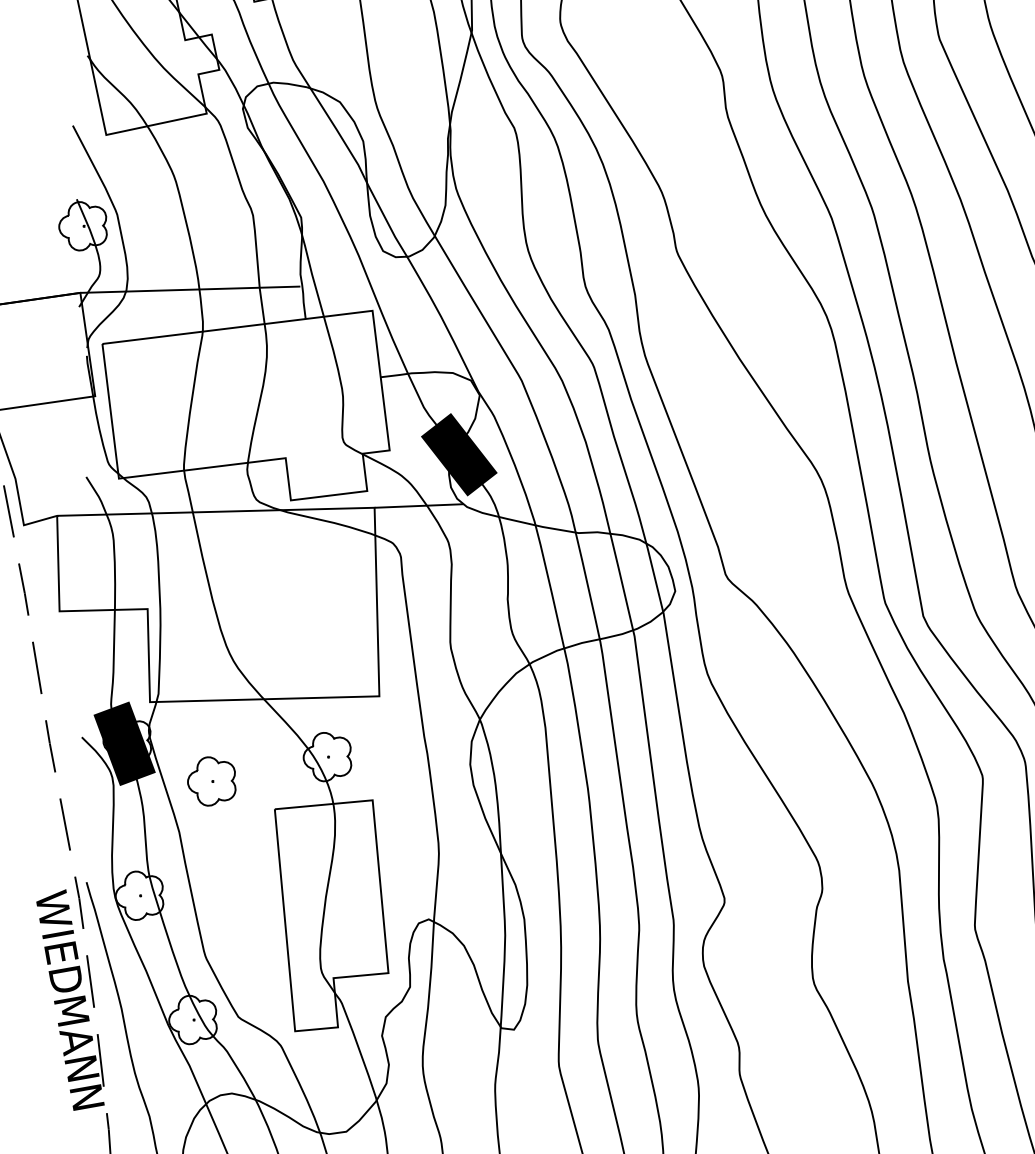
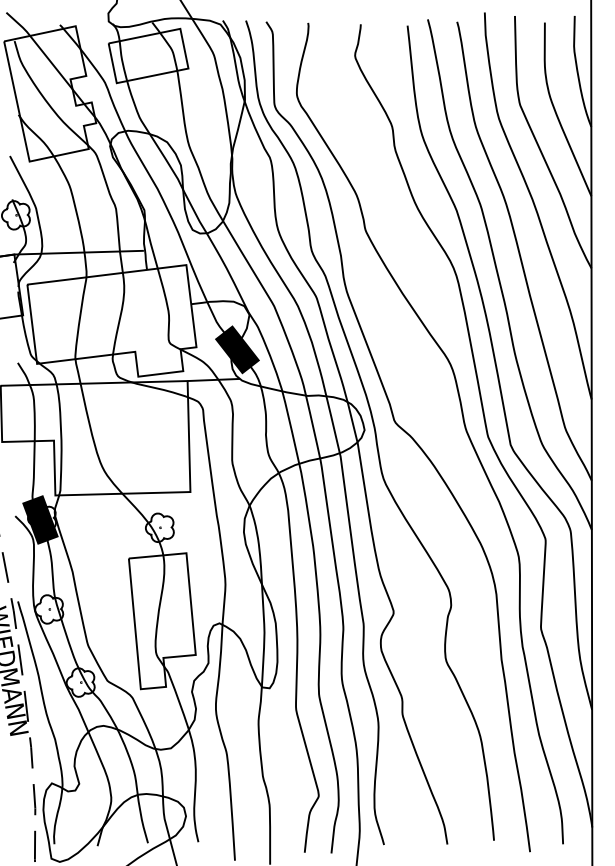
part: (211, 782) -> (91, 542), removed

